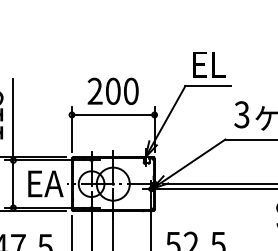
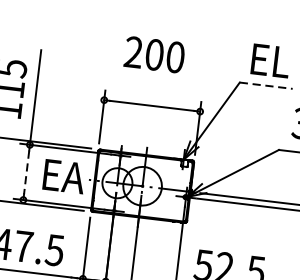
line: (208, 86) -> (266, 86), solid -> dashed
text: (112, 90) -> (153, 53), moved
line: (13, 184) -> (26, 172), solid -> dashed

